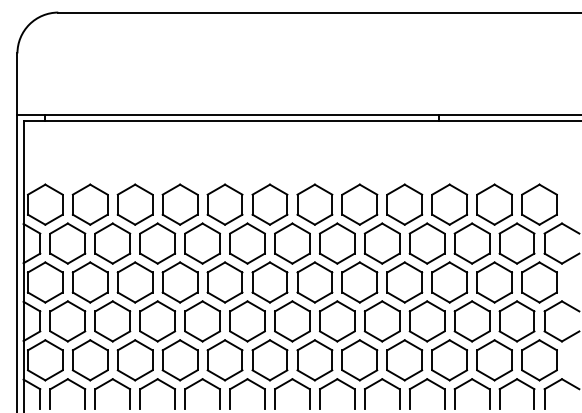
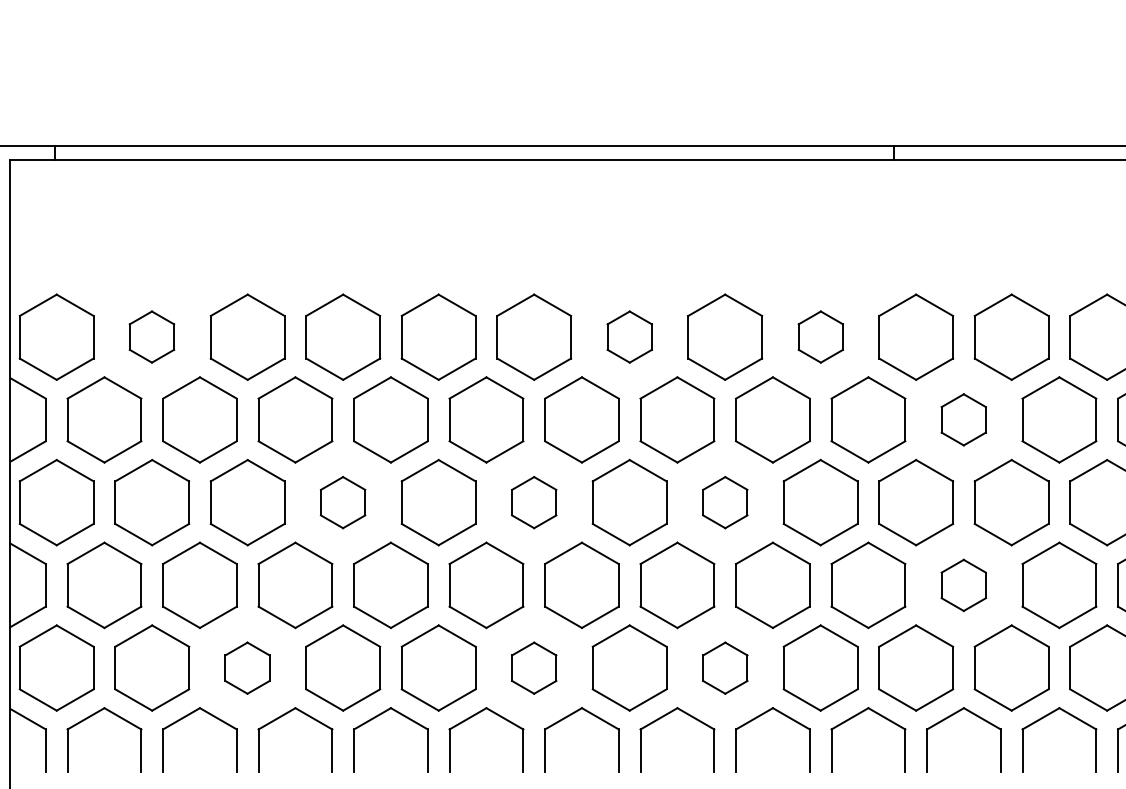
part: (89, 204) -> (150, 336), size x0.6
part: (314, 204) -> (628, 336), size x0.6
part: (404, 204) -> (820, 336), size x0.6
part: (471, 243) -> (962, 419), size x0.6
part: (179, 282) -> (341, 502), size x0.6
part: (269, 282) -> (533, 502), size x0.6
part: (359, 282) -> (724, 502), size x0.6
part: (471, 321) -> (962, 585), size x0.6
part: (134, 360) -> (246, 668), size x0.6
part: (269, 360) -> (533, 668), size x0.6
part: (359, 360) -> (724, 668), size x0.6

